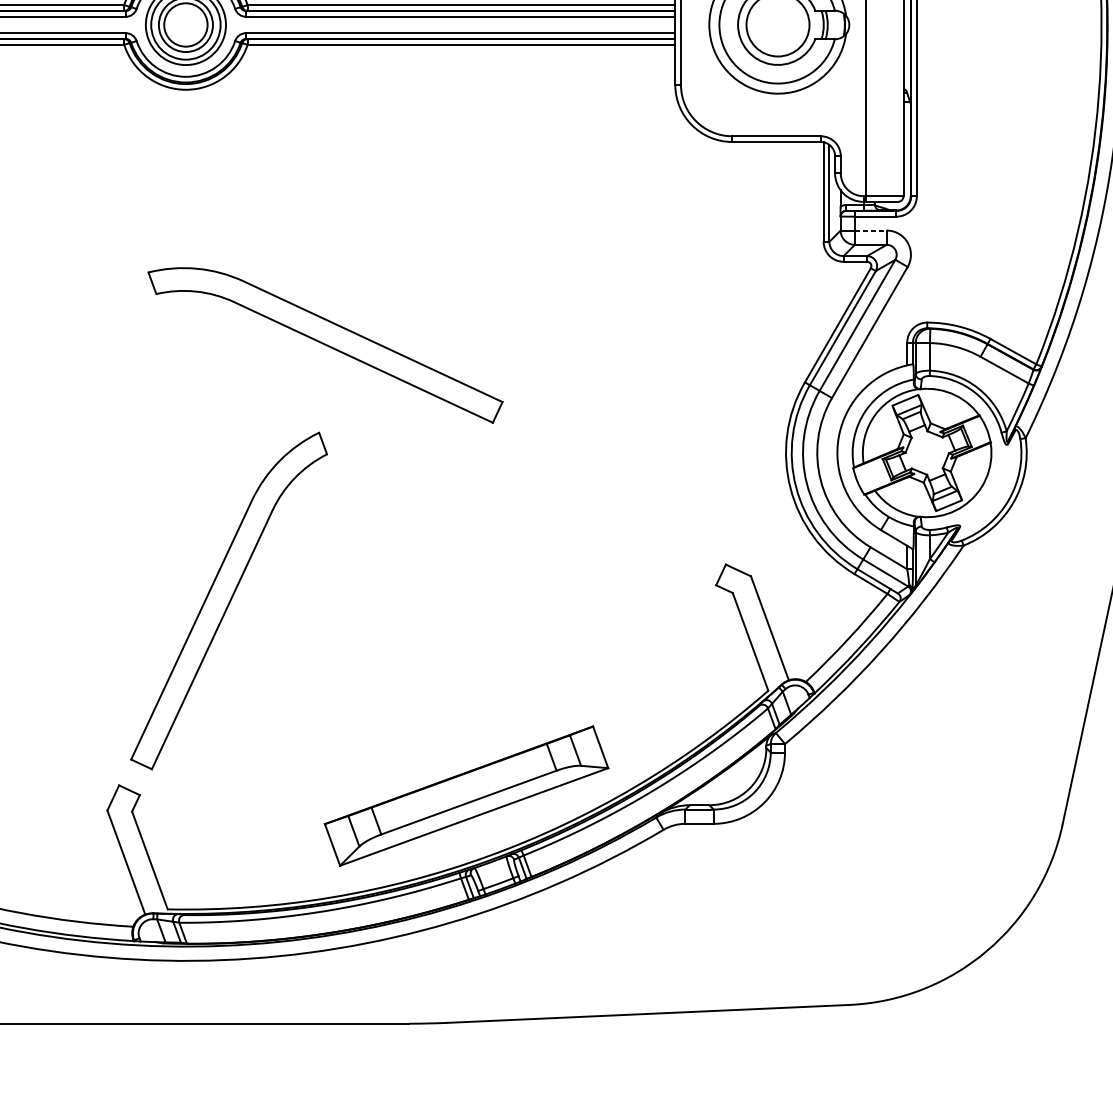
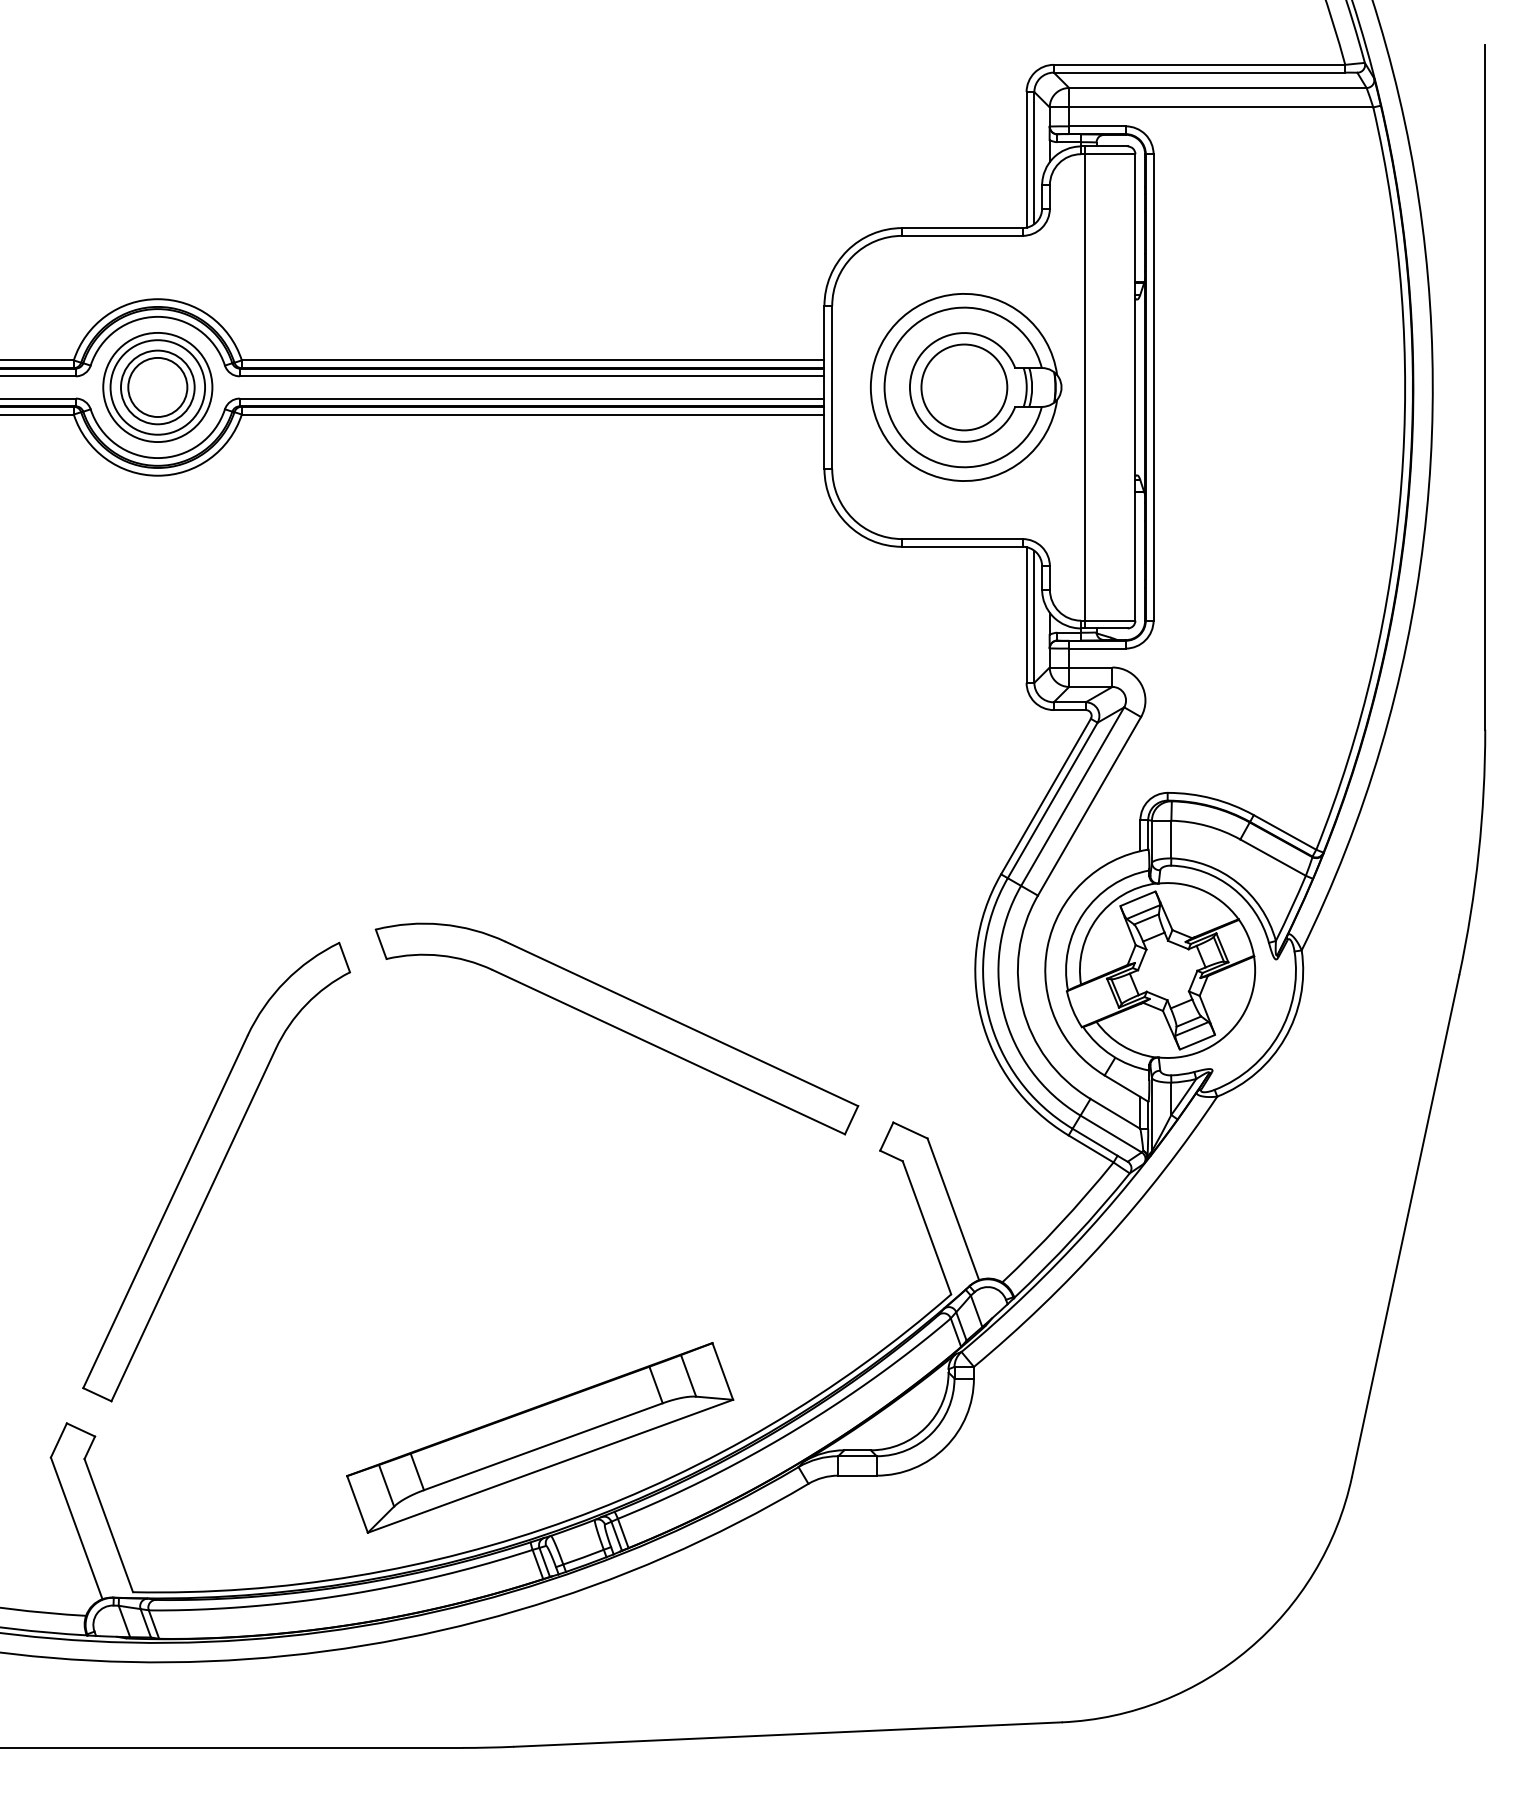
line: (870, 230) -> (1090, 667), dashed -> solid
part: (325, 345) -> (616, 1028), moved

